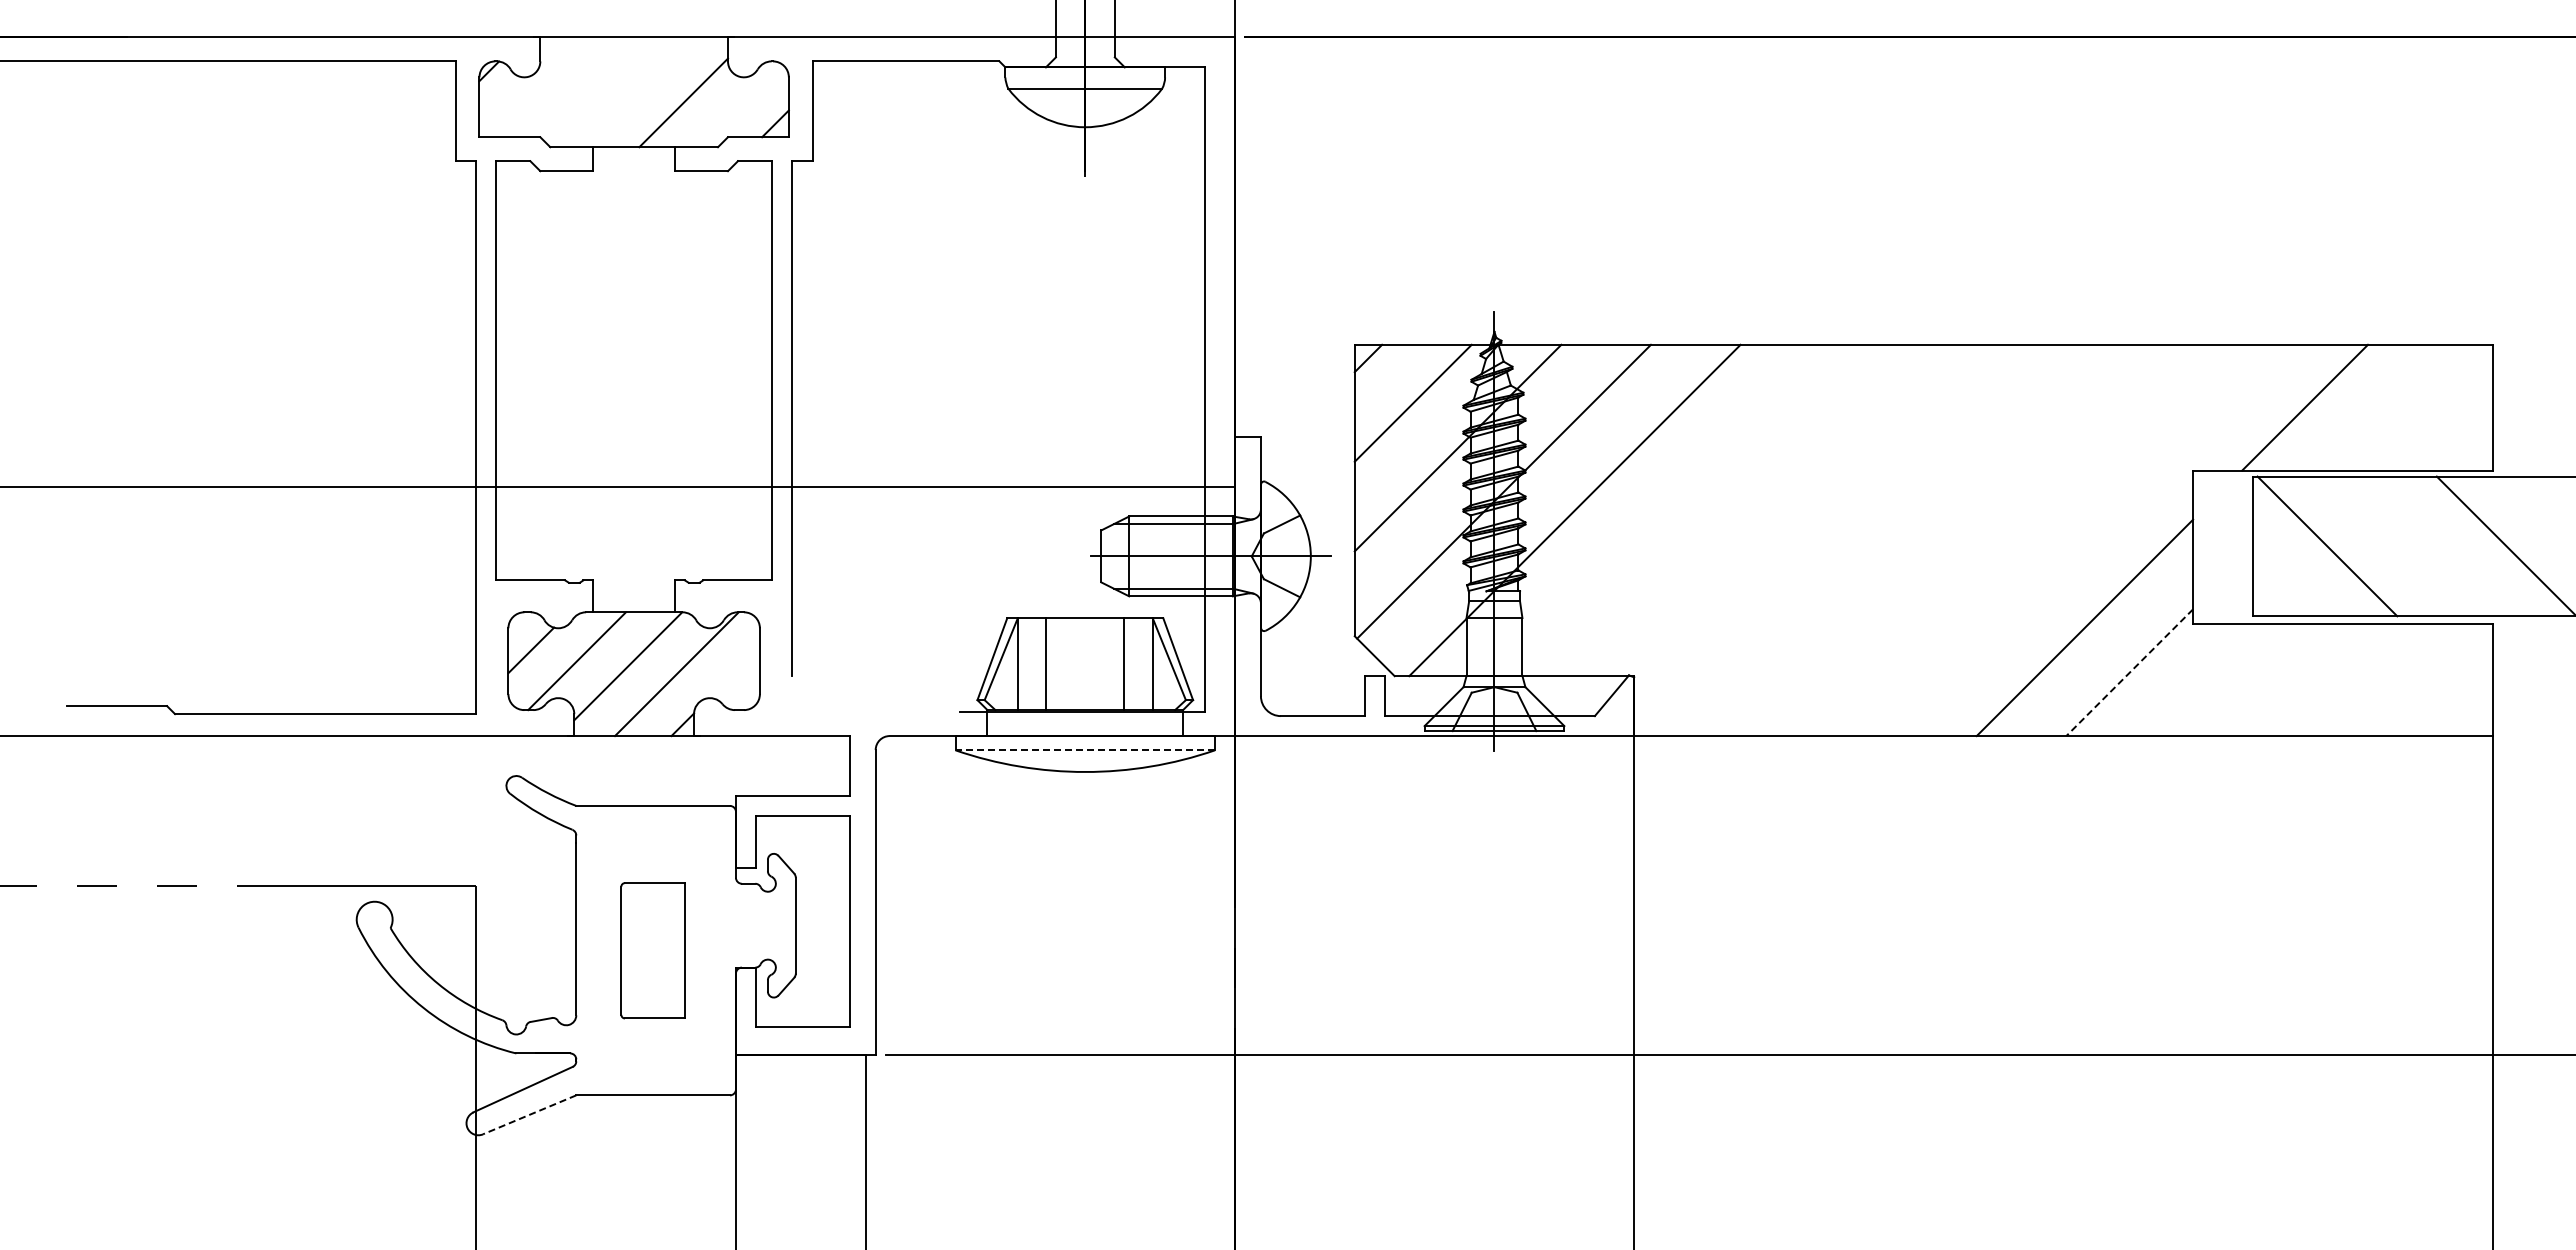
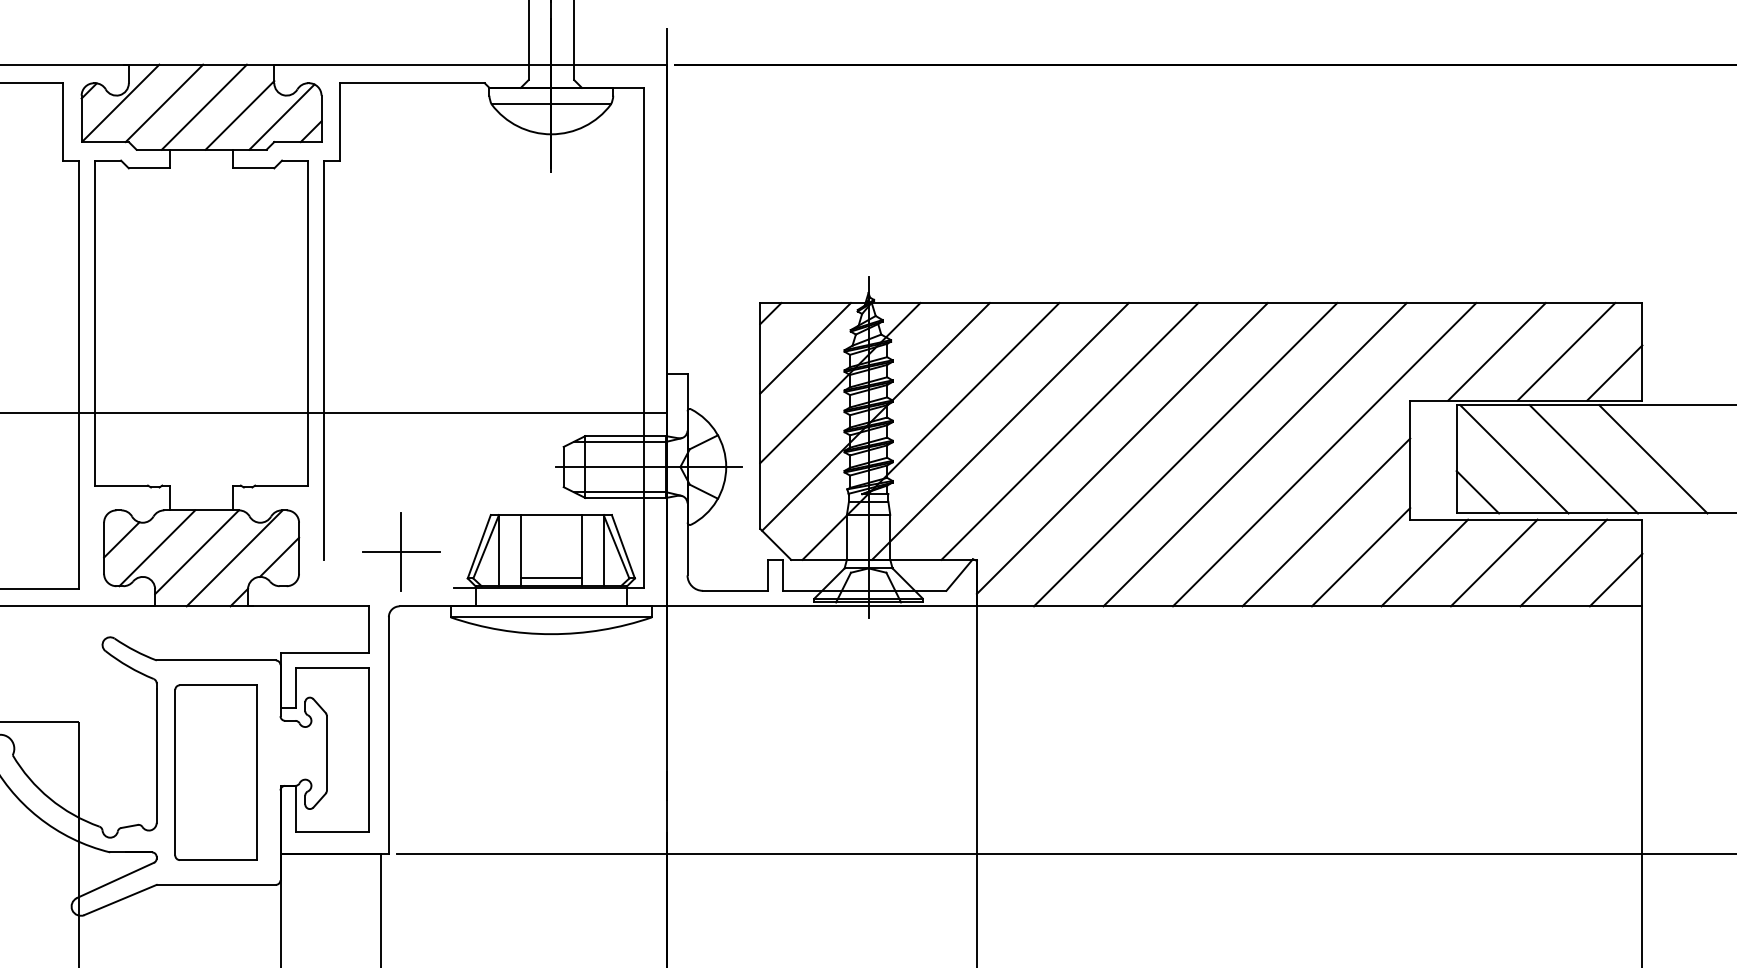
line: (530, 86) -> (121, 102), added
line: (586, 87) -> (164, 103), added
line: (637, 92) -> (204, 107), added
line: (737, 104) -> (281, 116), added
line: (2394, 407) -> (1566, 351), added
line: (2456, 434) -> (1614, 372), added
line: (1664, 510) -> (1000, 431), added
line: (1753, 510) -> (1069, 431), added
line: (1821, 532) -> (1122, 448), added
line: (1903, 540) -> (1185, 454), added
line: (1992, 540) -> (1254, 454), added
line: (2082, 540) -> (1324, 454), added
line: (2416, 546) -> (1583, 459), added
line: (2280, 588) -> (1477, 491), added
part: (891, 665) -> (401, 551), added
line: (734, 672) -> (279, 557), added
line: (2129, 672) -> (1360, 557), dashed -> solid
line: (2211, 680) -> (1424, 563), added
line: (2301, 680) -> (1494, 563), added
line: (2391, 680) -> (1564, 563), added
line: (1085, 700) -> (551, 578), added
line: (2458, 702) -> (1615, 580), added
line: (1085, 750) -> (551, 617), dashed -> solid
part: (652, 950) -> (215, 772), size x1.67
line: (529, 1114) -> (120, 899), dashed -> solid

